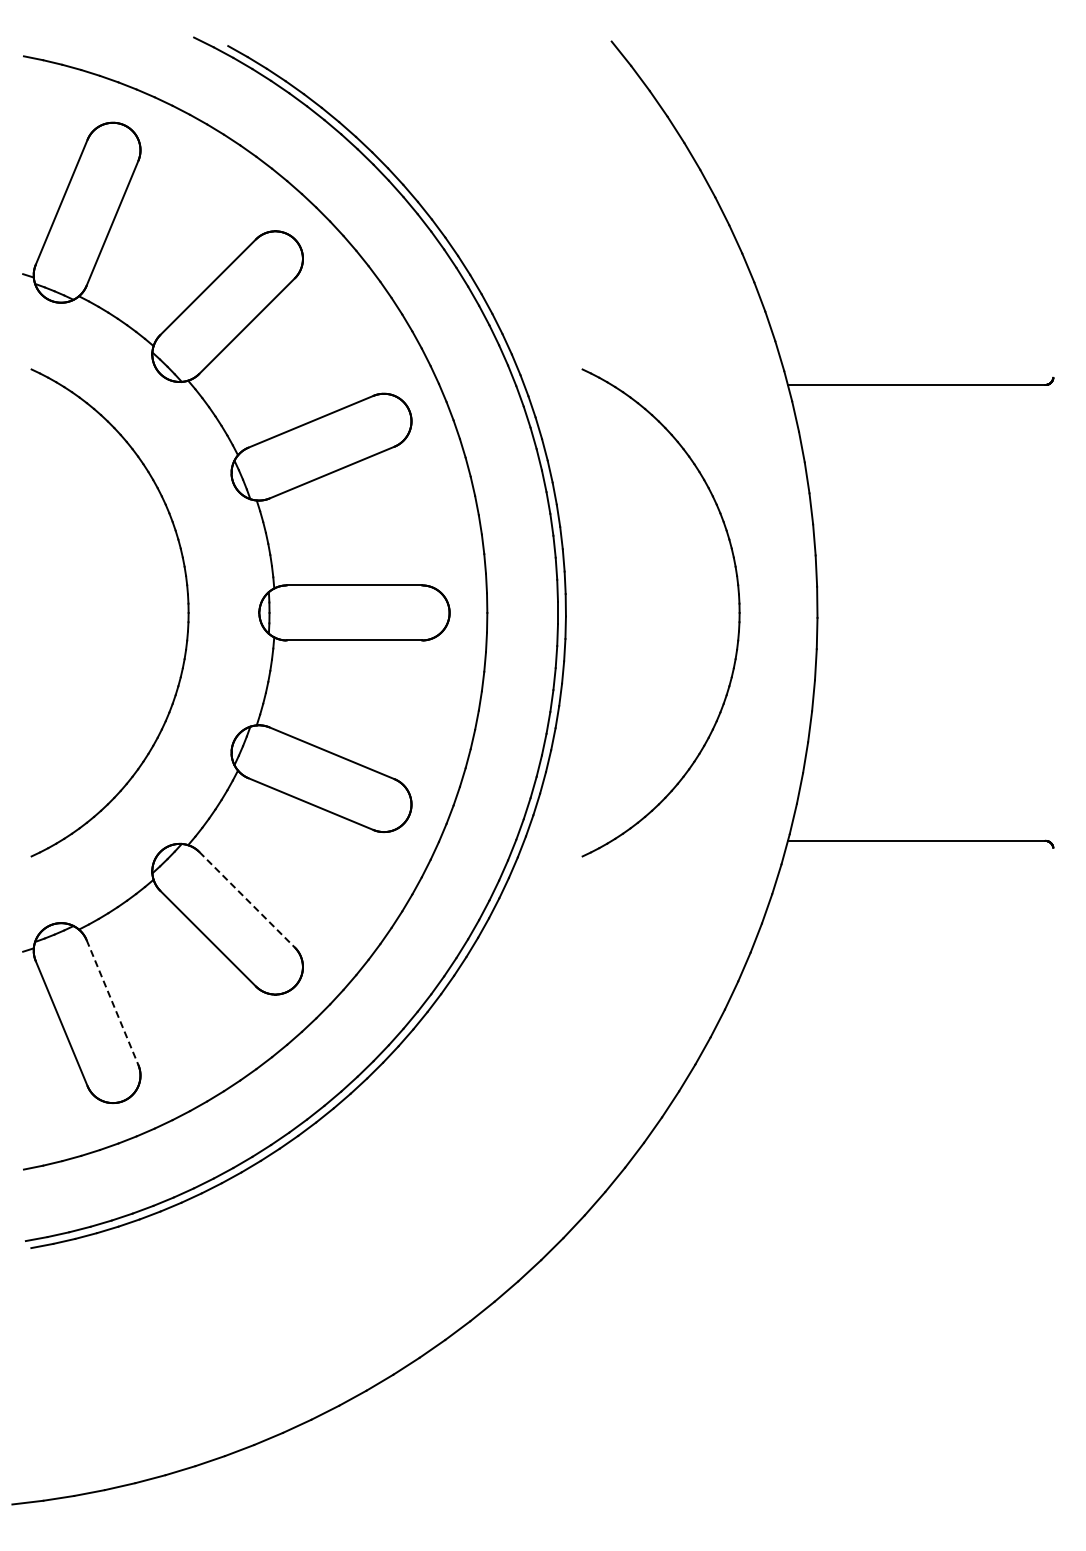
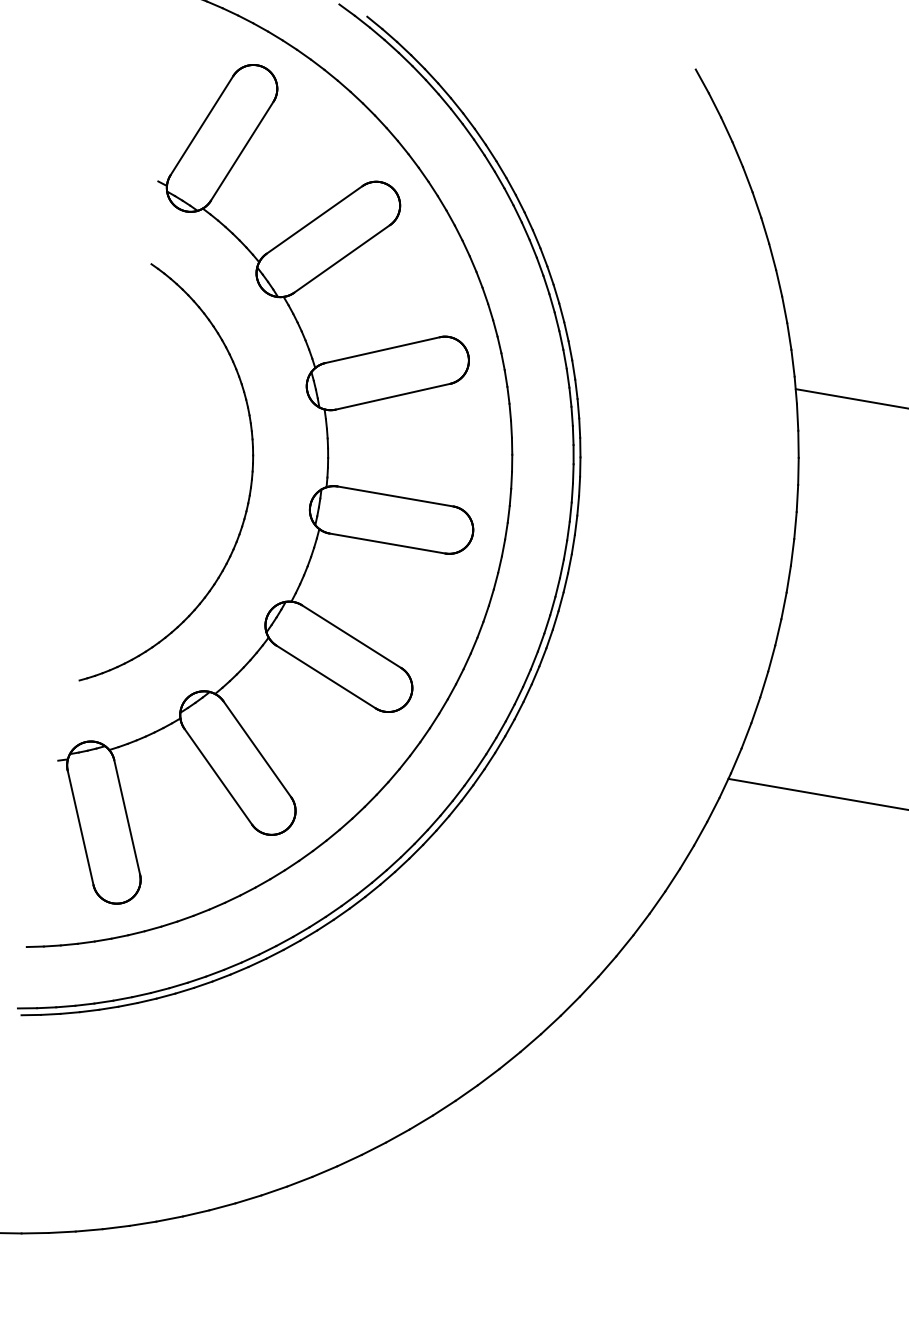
part: (738, 612) -> (719, 576), removed
line: (247, 899) -> (257, 749), dashed -> solid
line: (112, 1002) -> (127, 817), dashed -> solid

